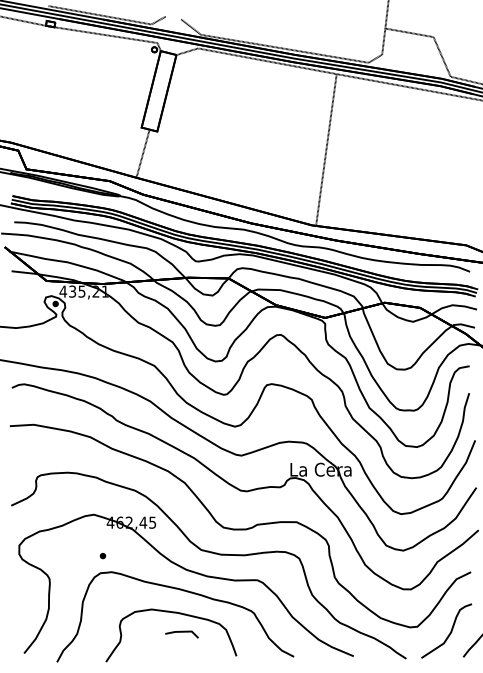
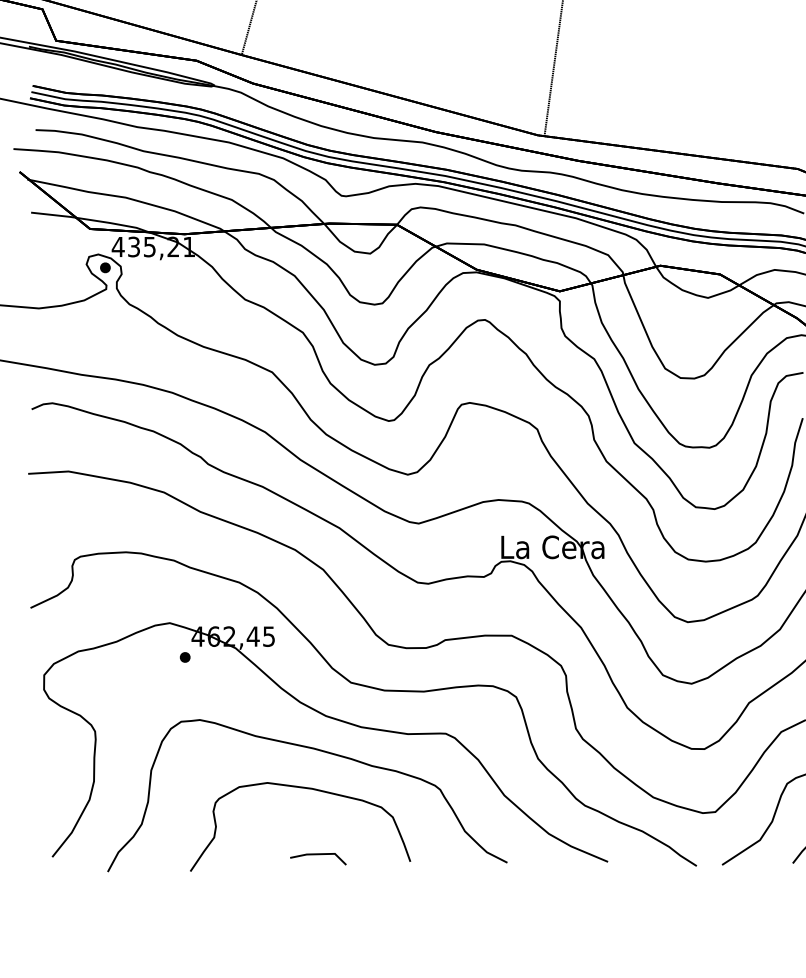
part: (102, 556) -> (184, 658), moved
line: (181, 632) -> (317, 855), moved

